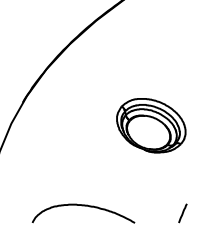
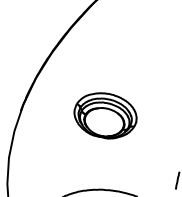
part: (151, 125) -> (105, 115), moved

